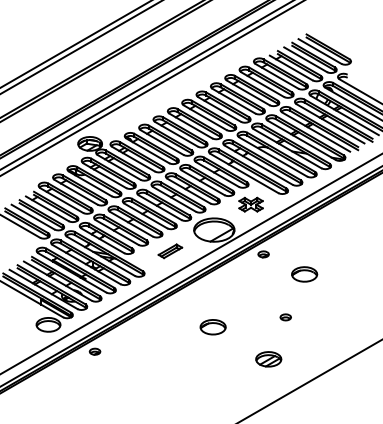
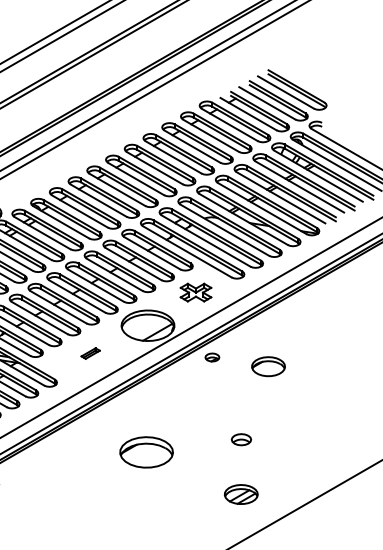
part: (170, 251) -> (90, 353), size x0.6
part: (304, 274) -> (268, 366), moved
part: (285, 317) -> (240, 439), size x1.4
part: (212, 327) -> (145, 452), size x1.6
part: (268, 359) -> (240, 494), moved

